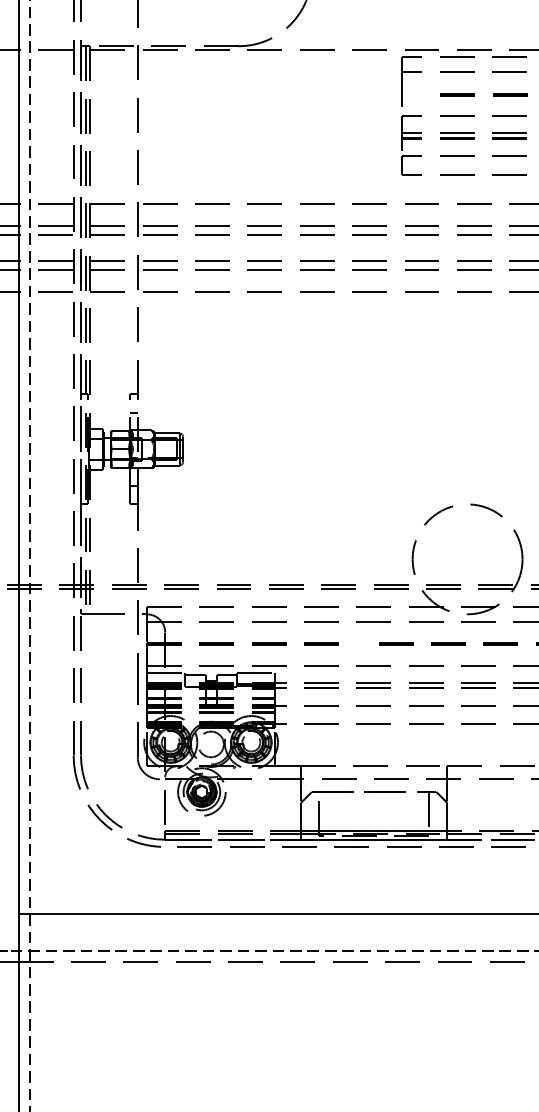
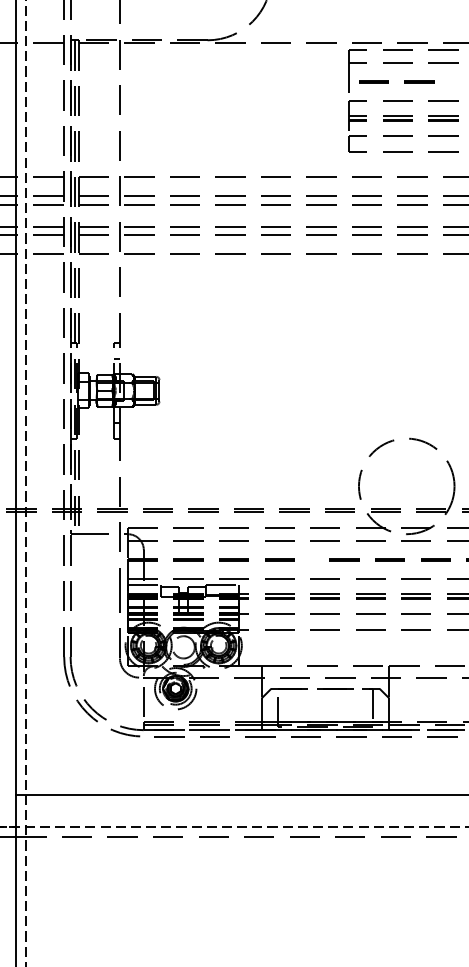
line: (474, 94) -> (388, 81), moved

